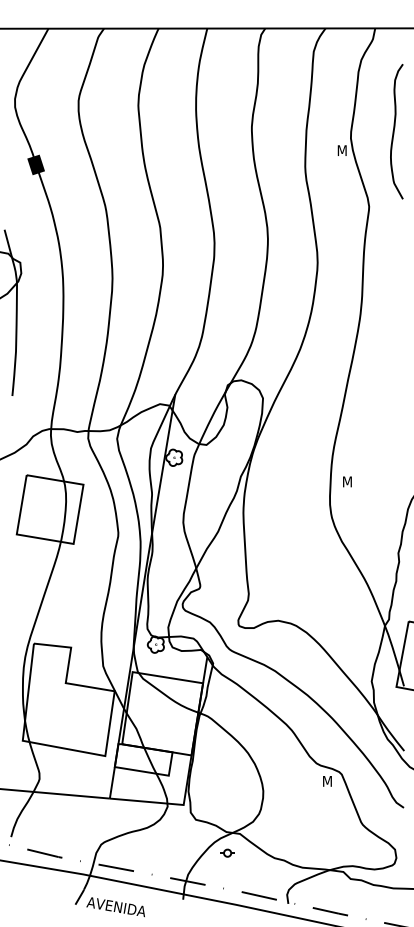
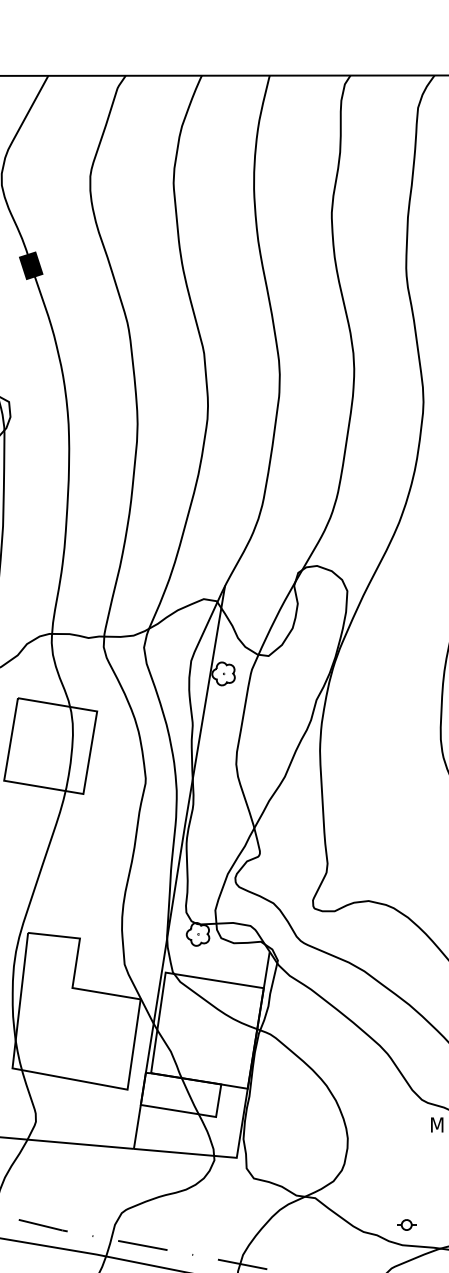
part: (227, 852) -> (406, 1224), moved

